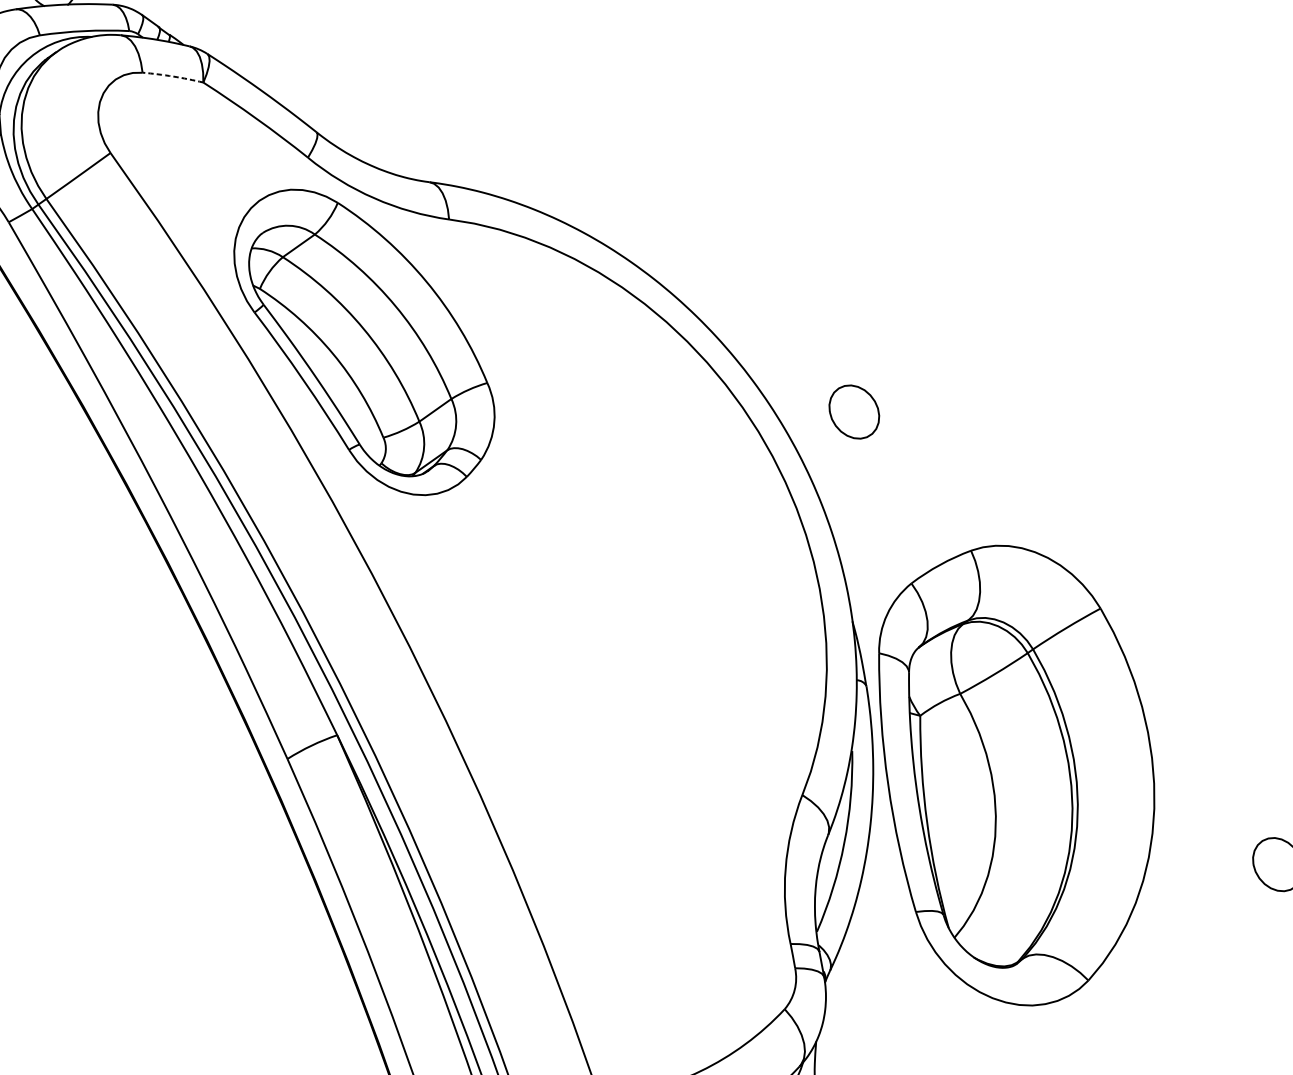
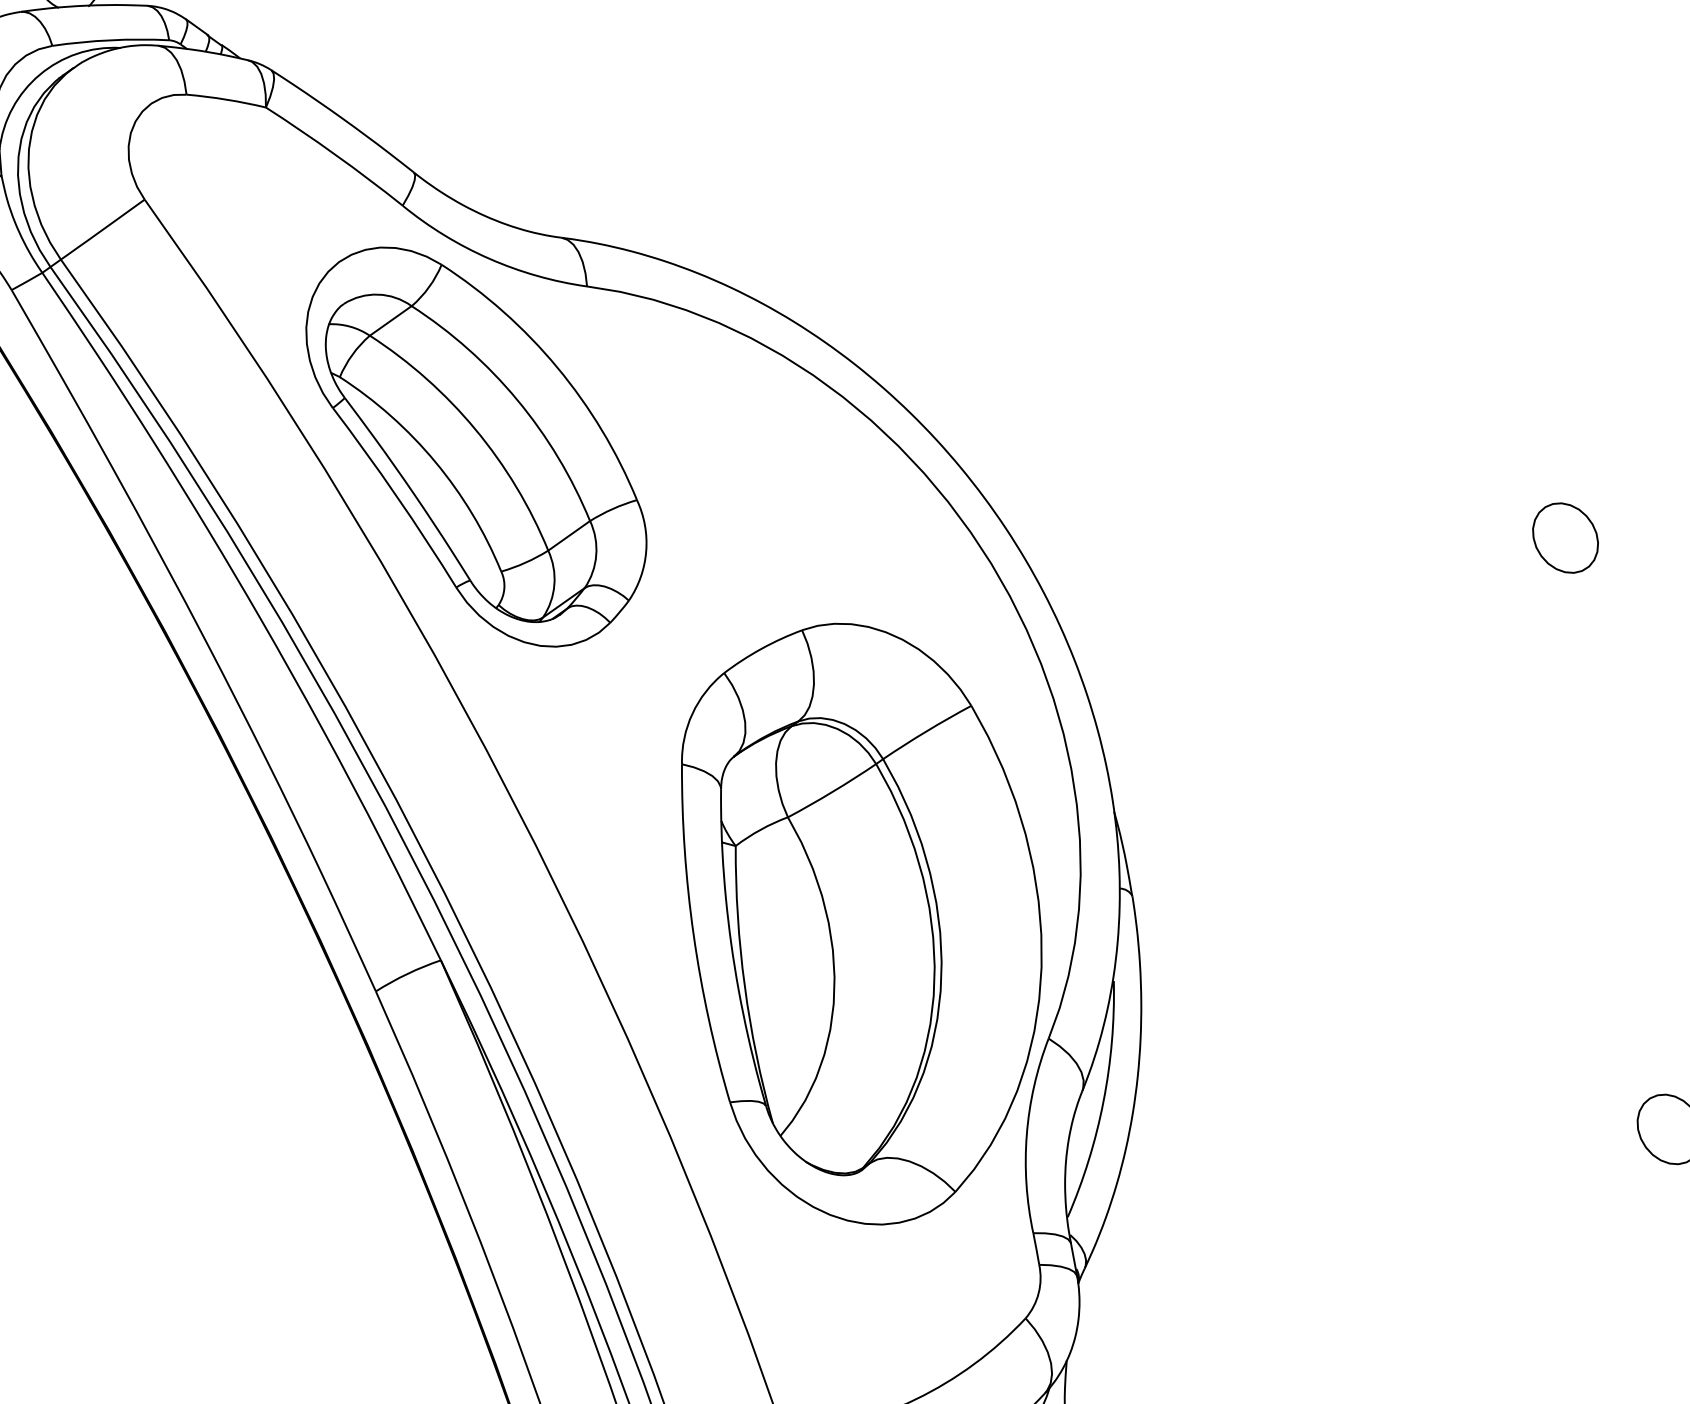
arc: (173, 76) -> (226, 99), dashed -> solid
part: (854, 411) -> (1565, 537), moved
part: (1016, 775) -> (861, 923), moved

